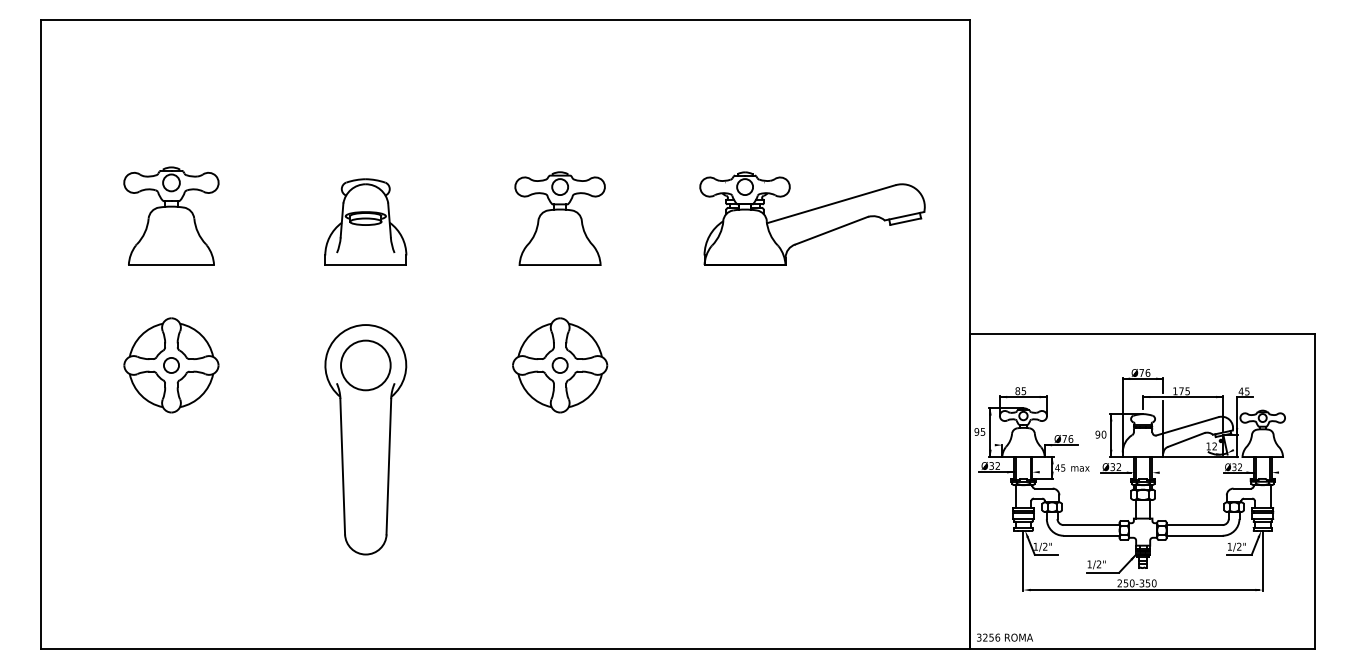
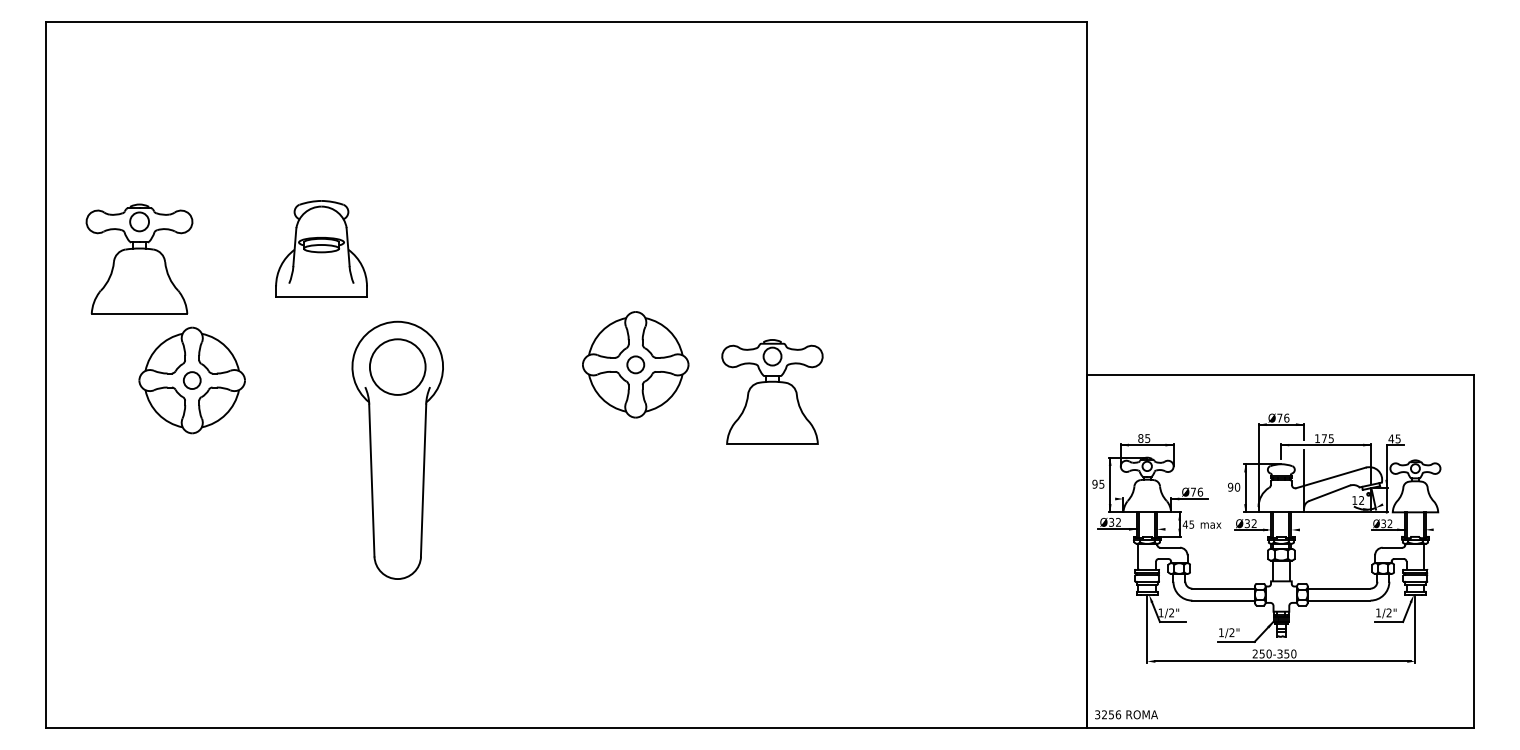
part: (171, 215) -> (139, 258), moved
part: (559, 218) -> (771, 391), moved
part: (812, 218) -> (910, 244), removed
part: (365, 221) -> (321, 248), moved
part: (171, 365) -> (192, 380), moved
part: (560, 365) -> (636, 364), moved
part: (365, 439) -> (397, 450), moved

